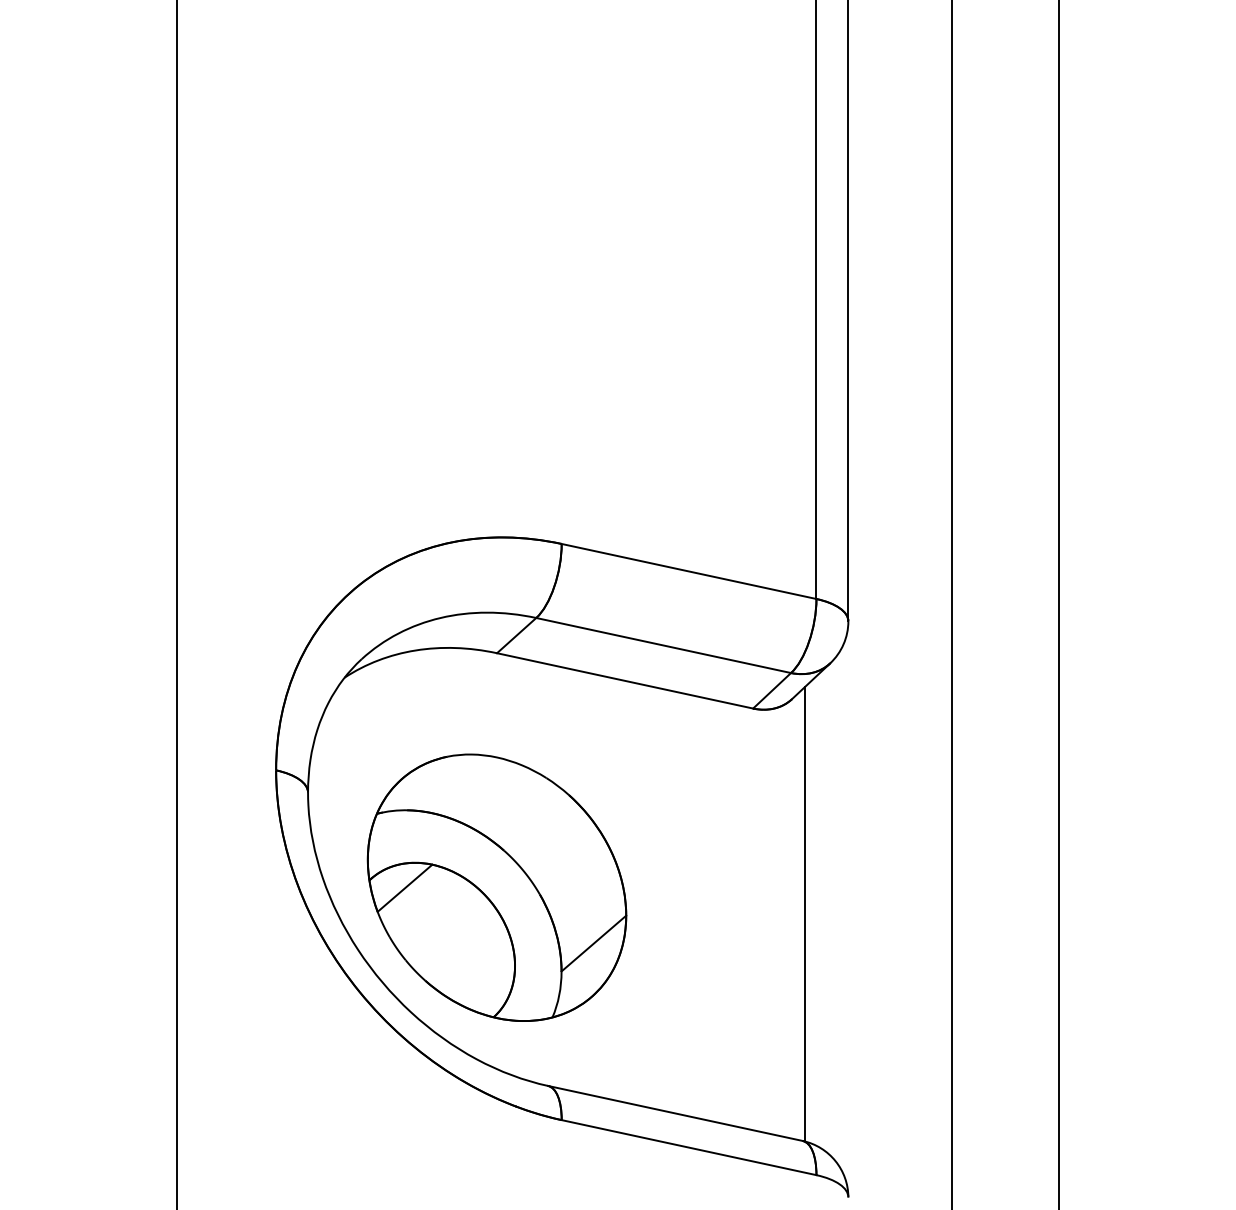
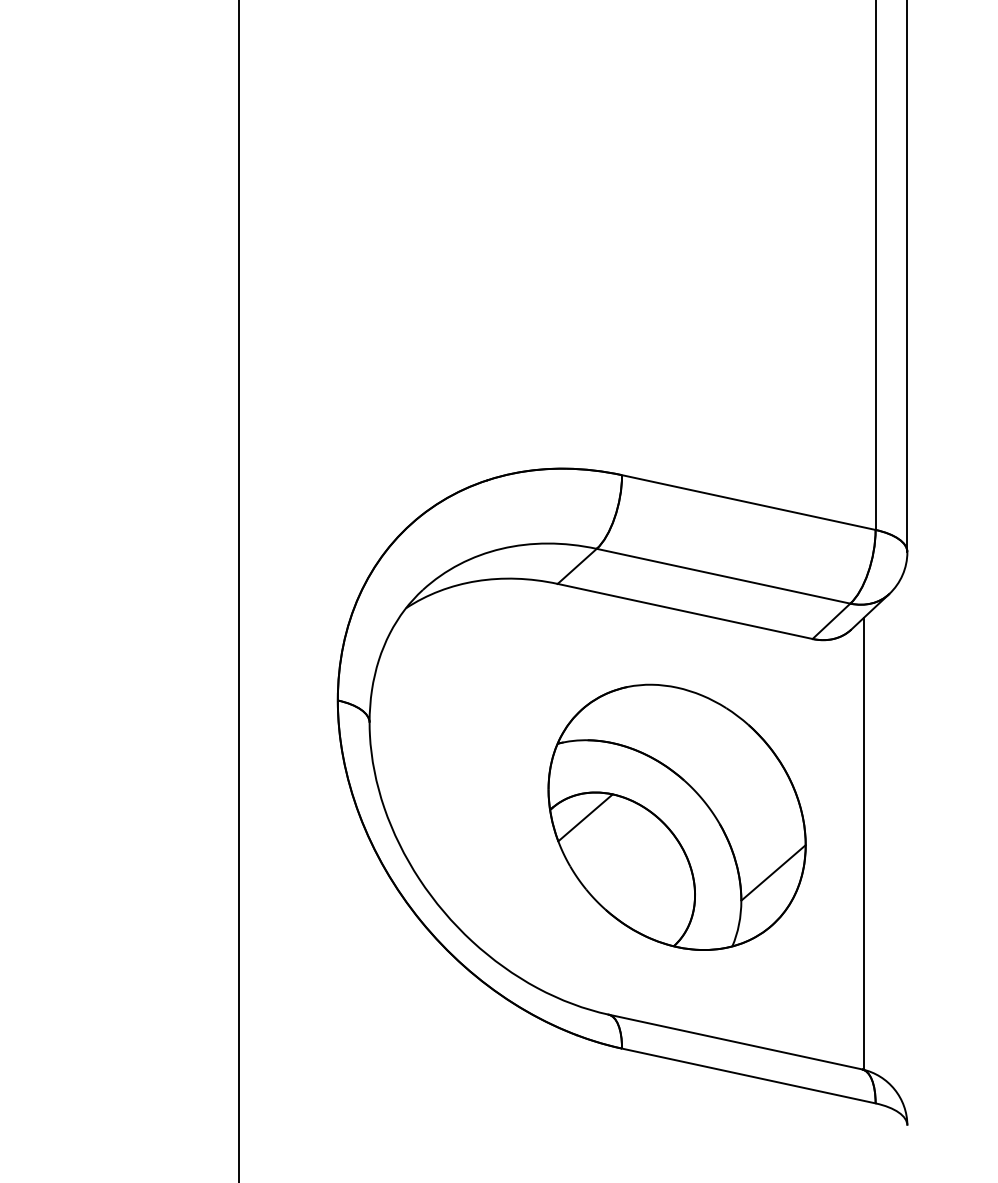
part: (496, 887) -> (676, 817), moved

